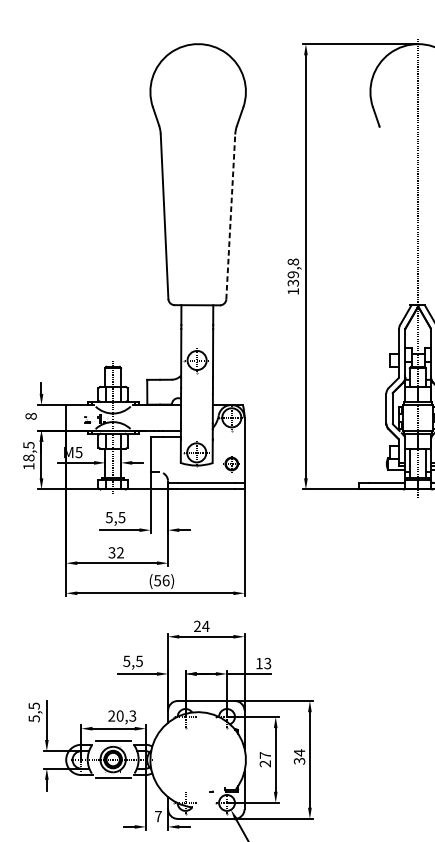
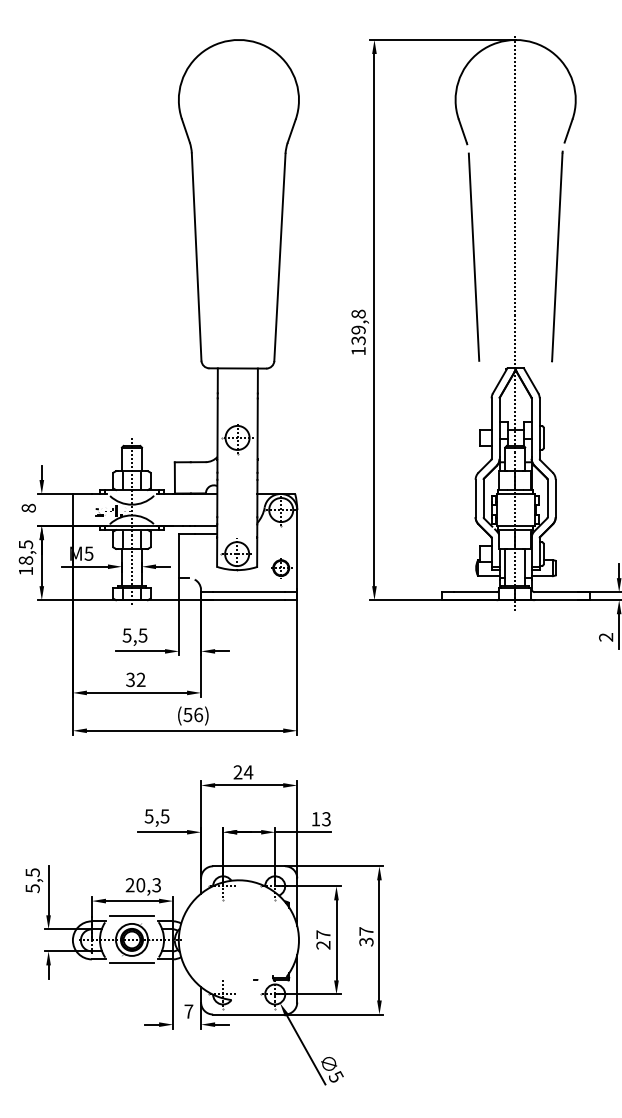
line: (384, 216) -> (473, 256), added
line: (230, 217) -> (279, 257), dashed -> solid
text: (299, 752) -> (366, 931), 34 -> 37

